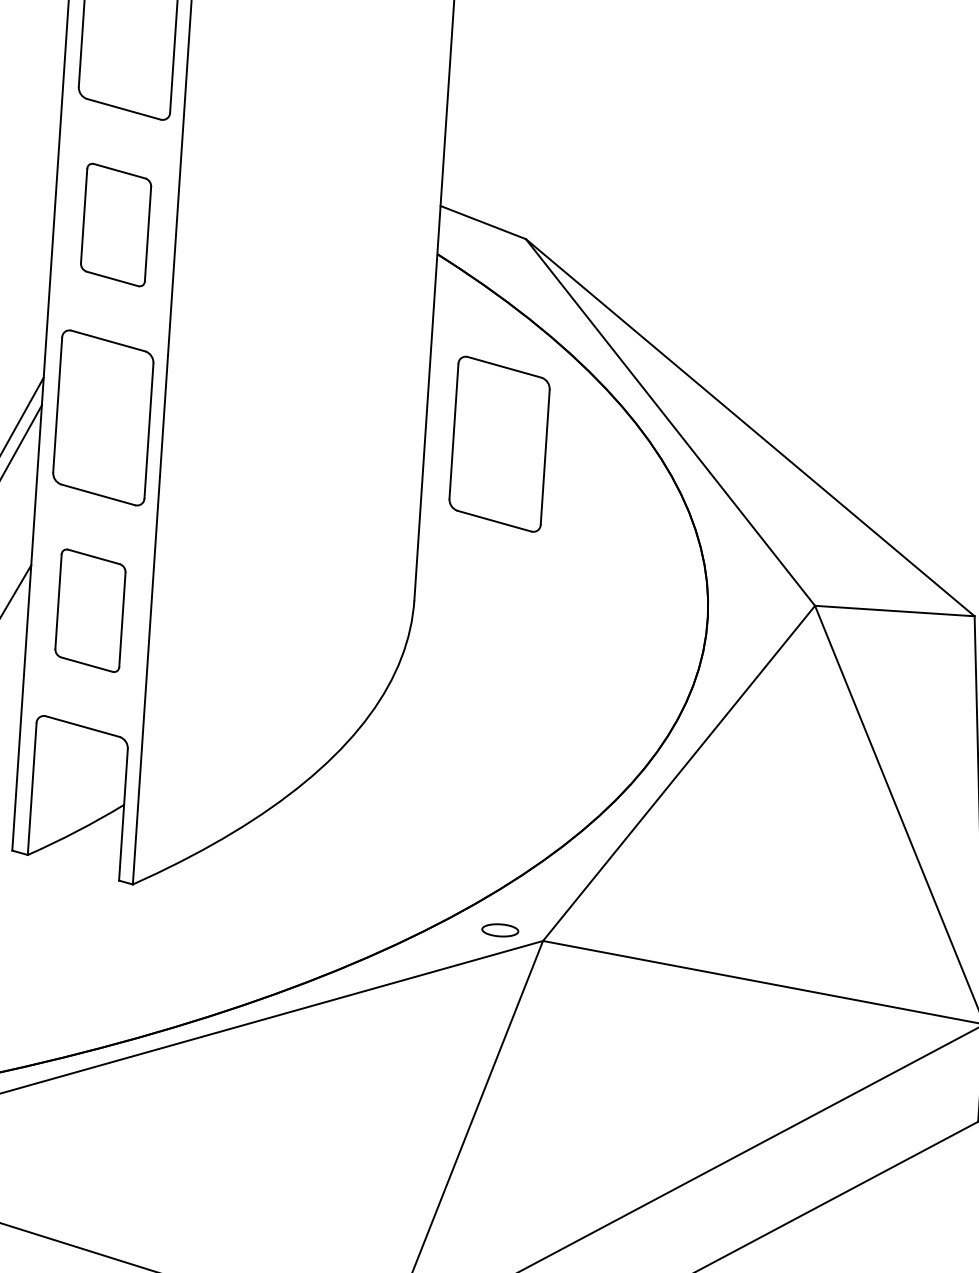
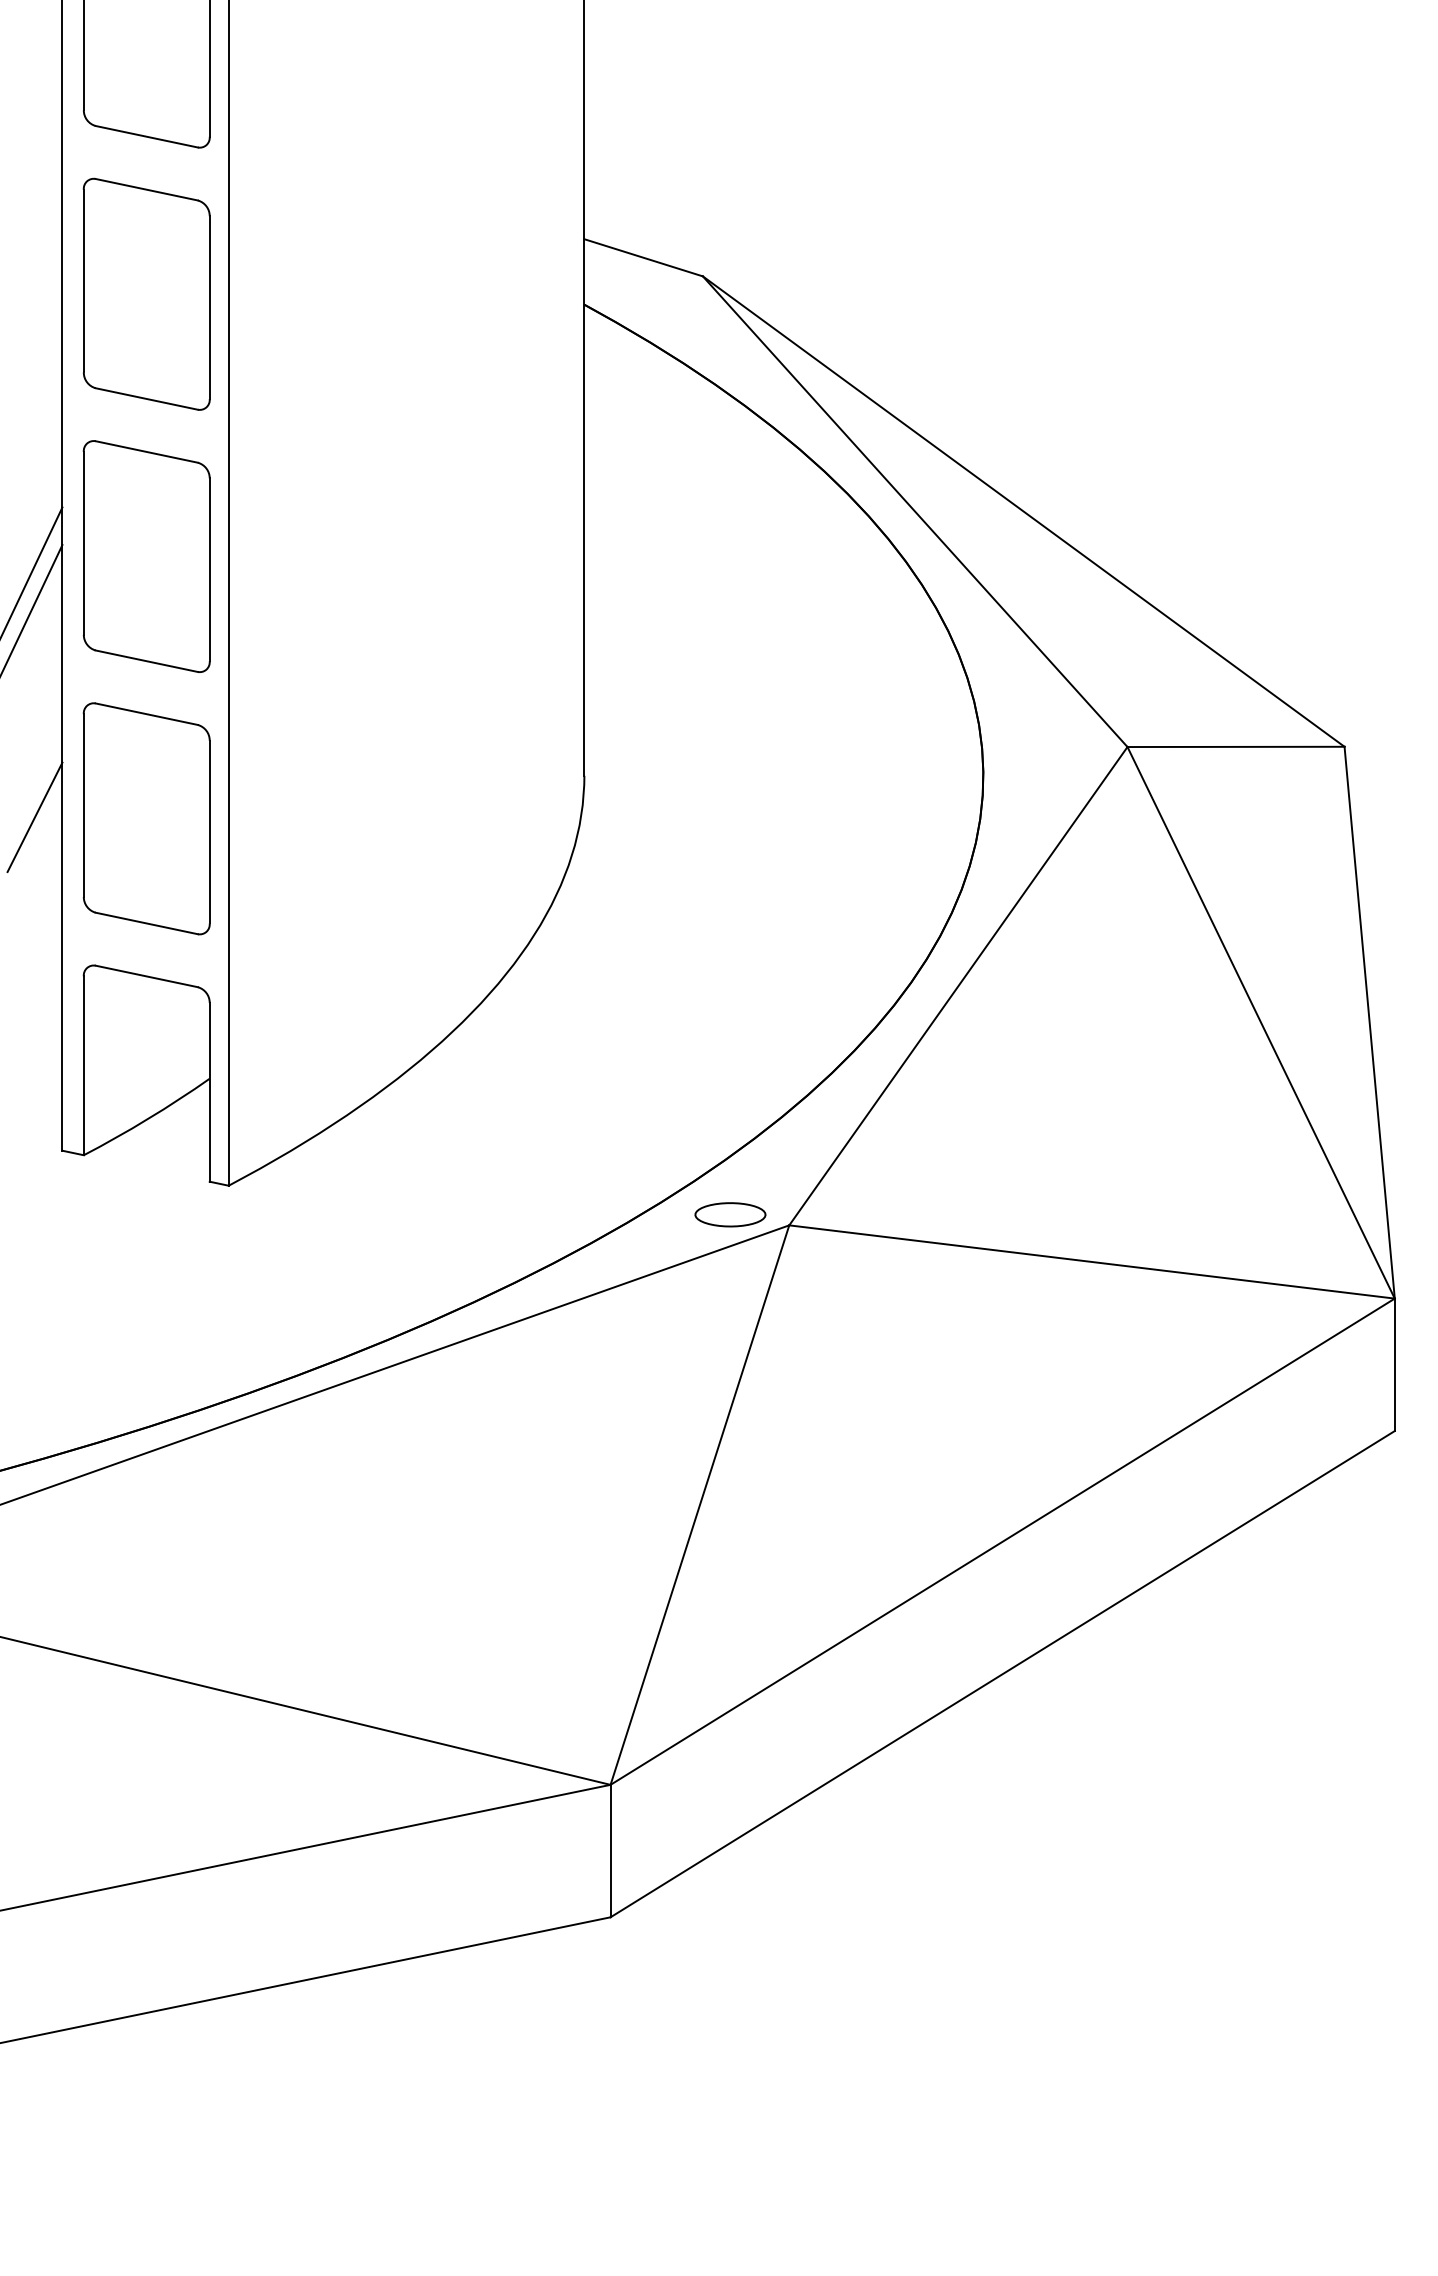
part: (115, 224) -> (146, 293), size x1.43
part: (499, 444) -> (685, 556), removed
part: (90, 610) -> (146, 818), size x1.43
part: (500, 930) -> (730, 1214), size x1.43

